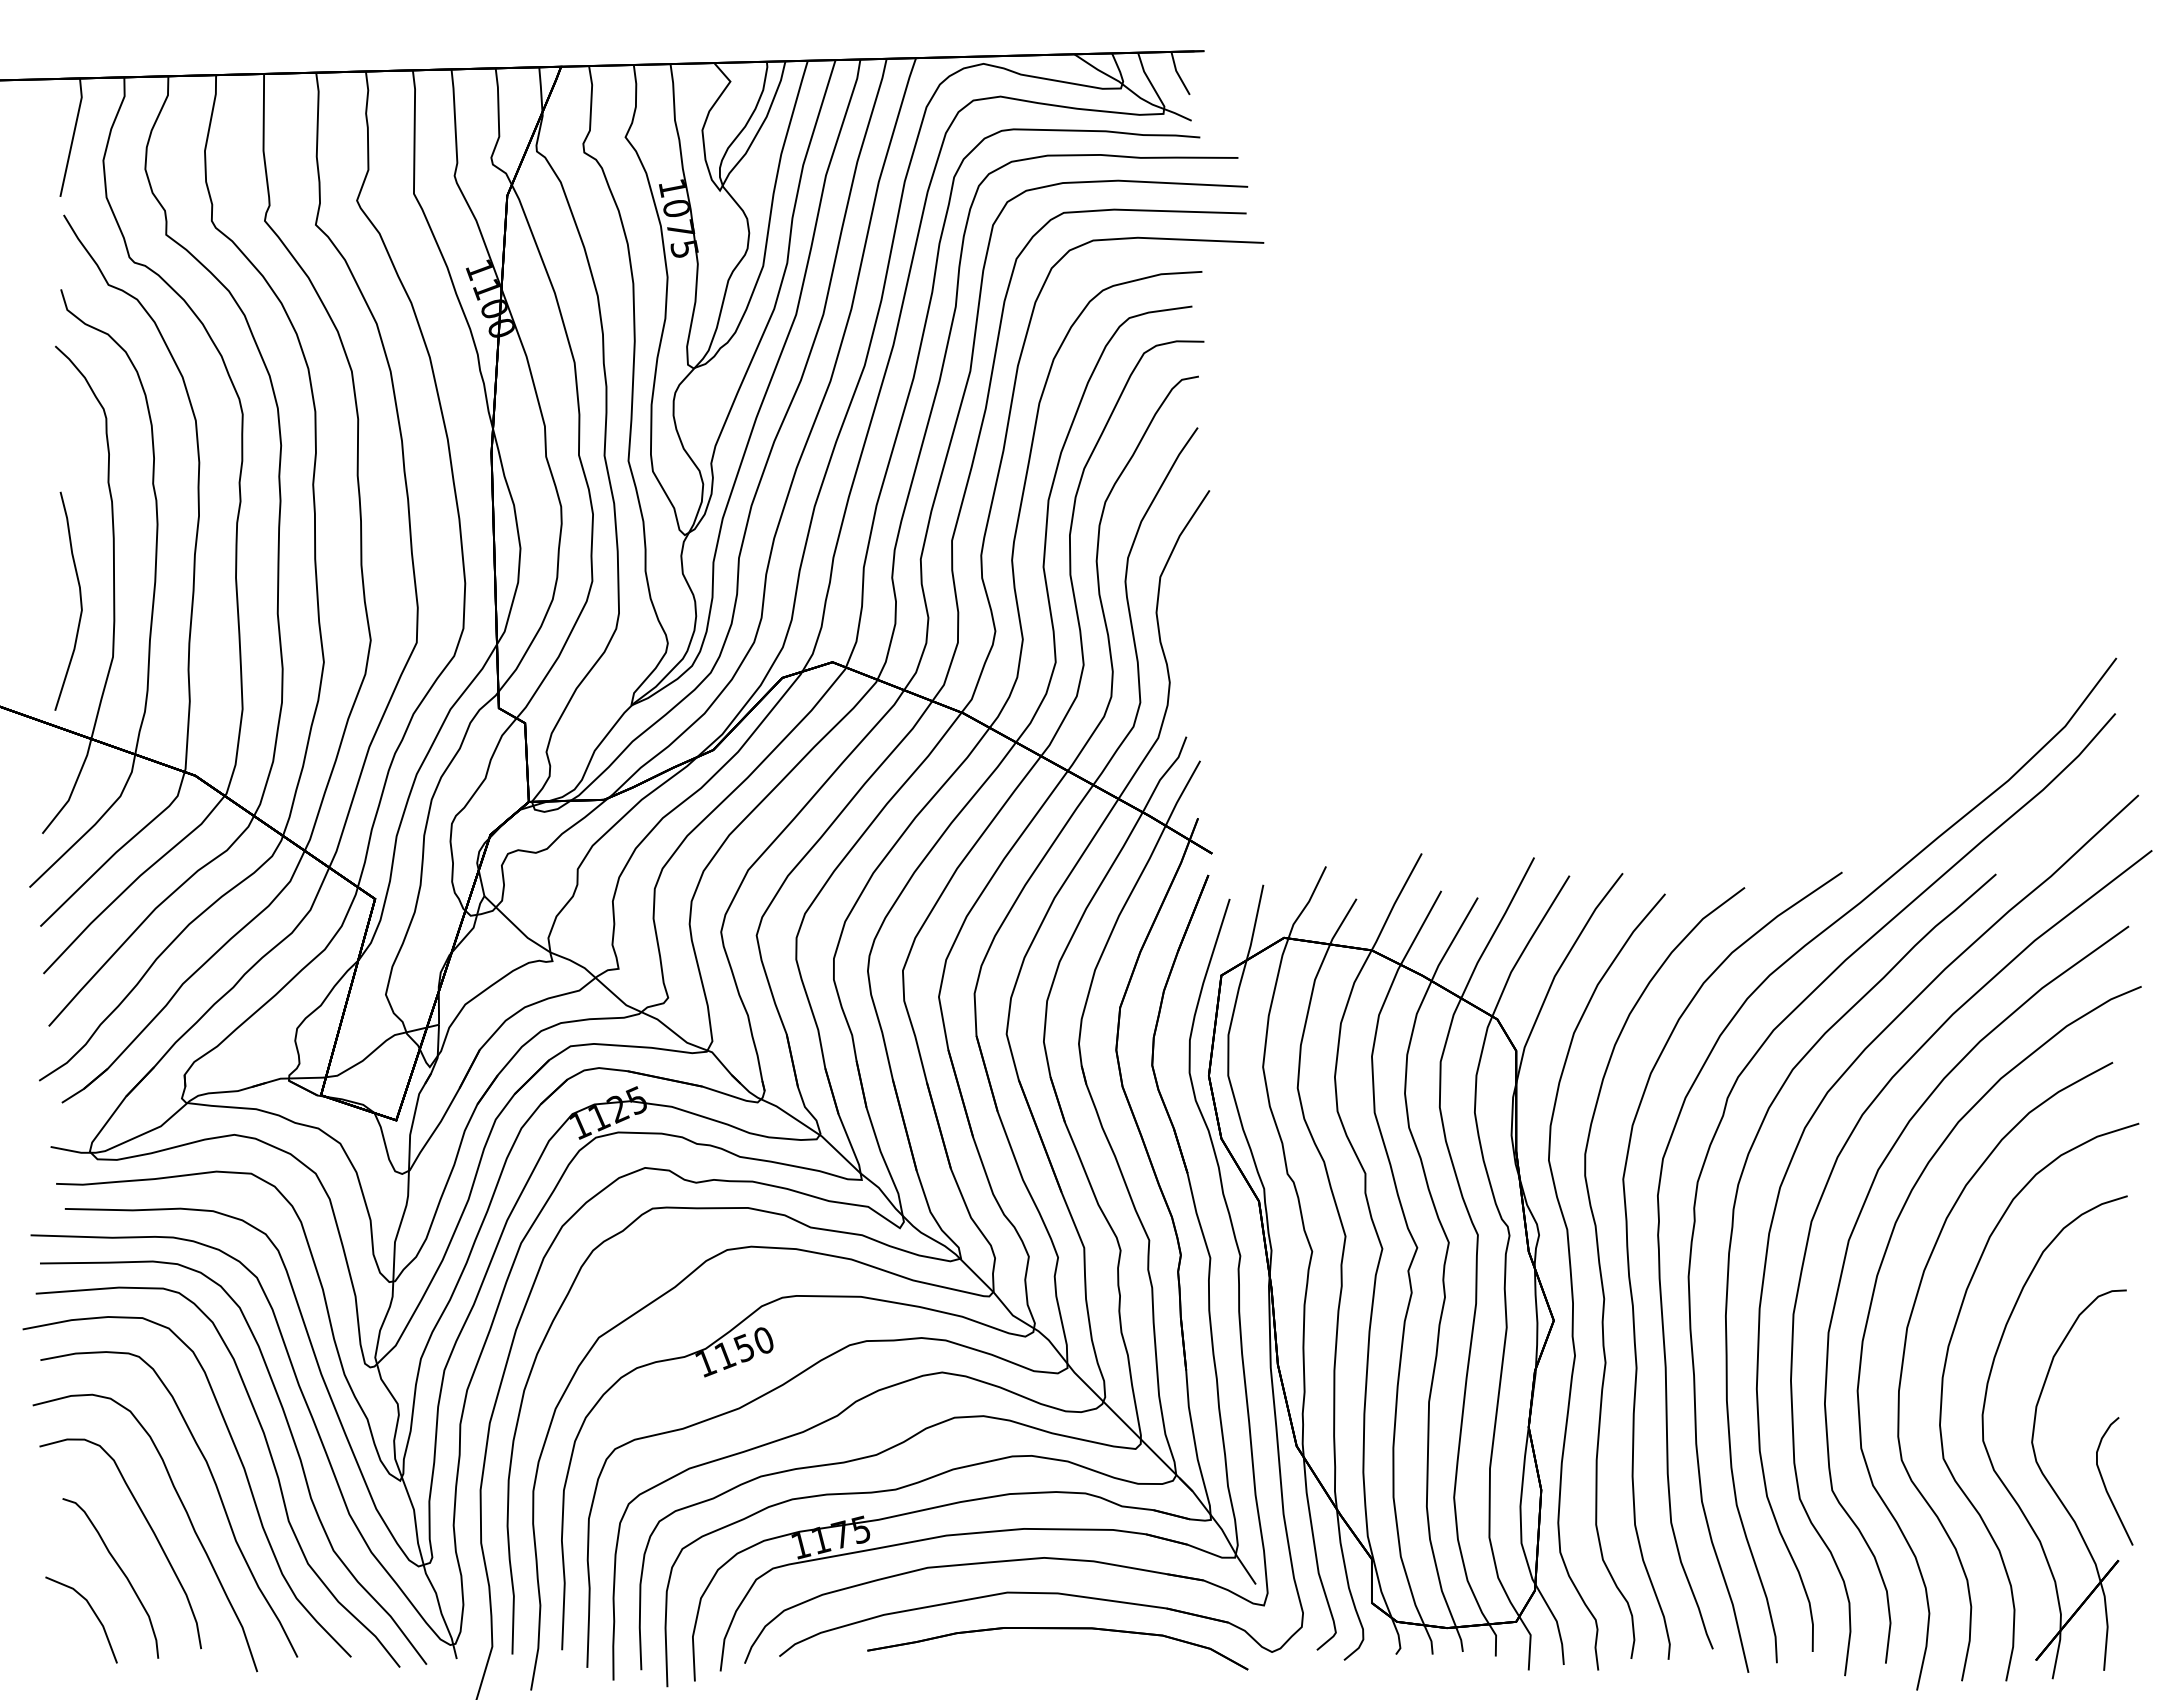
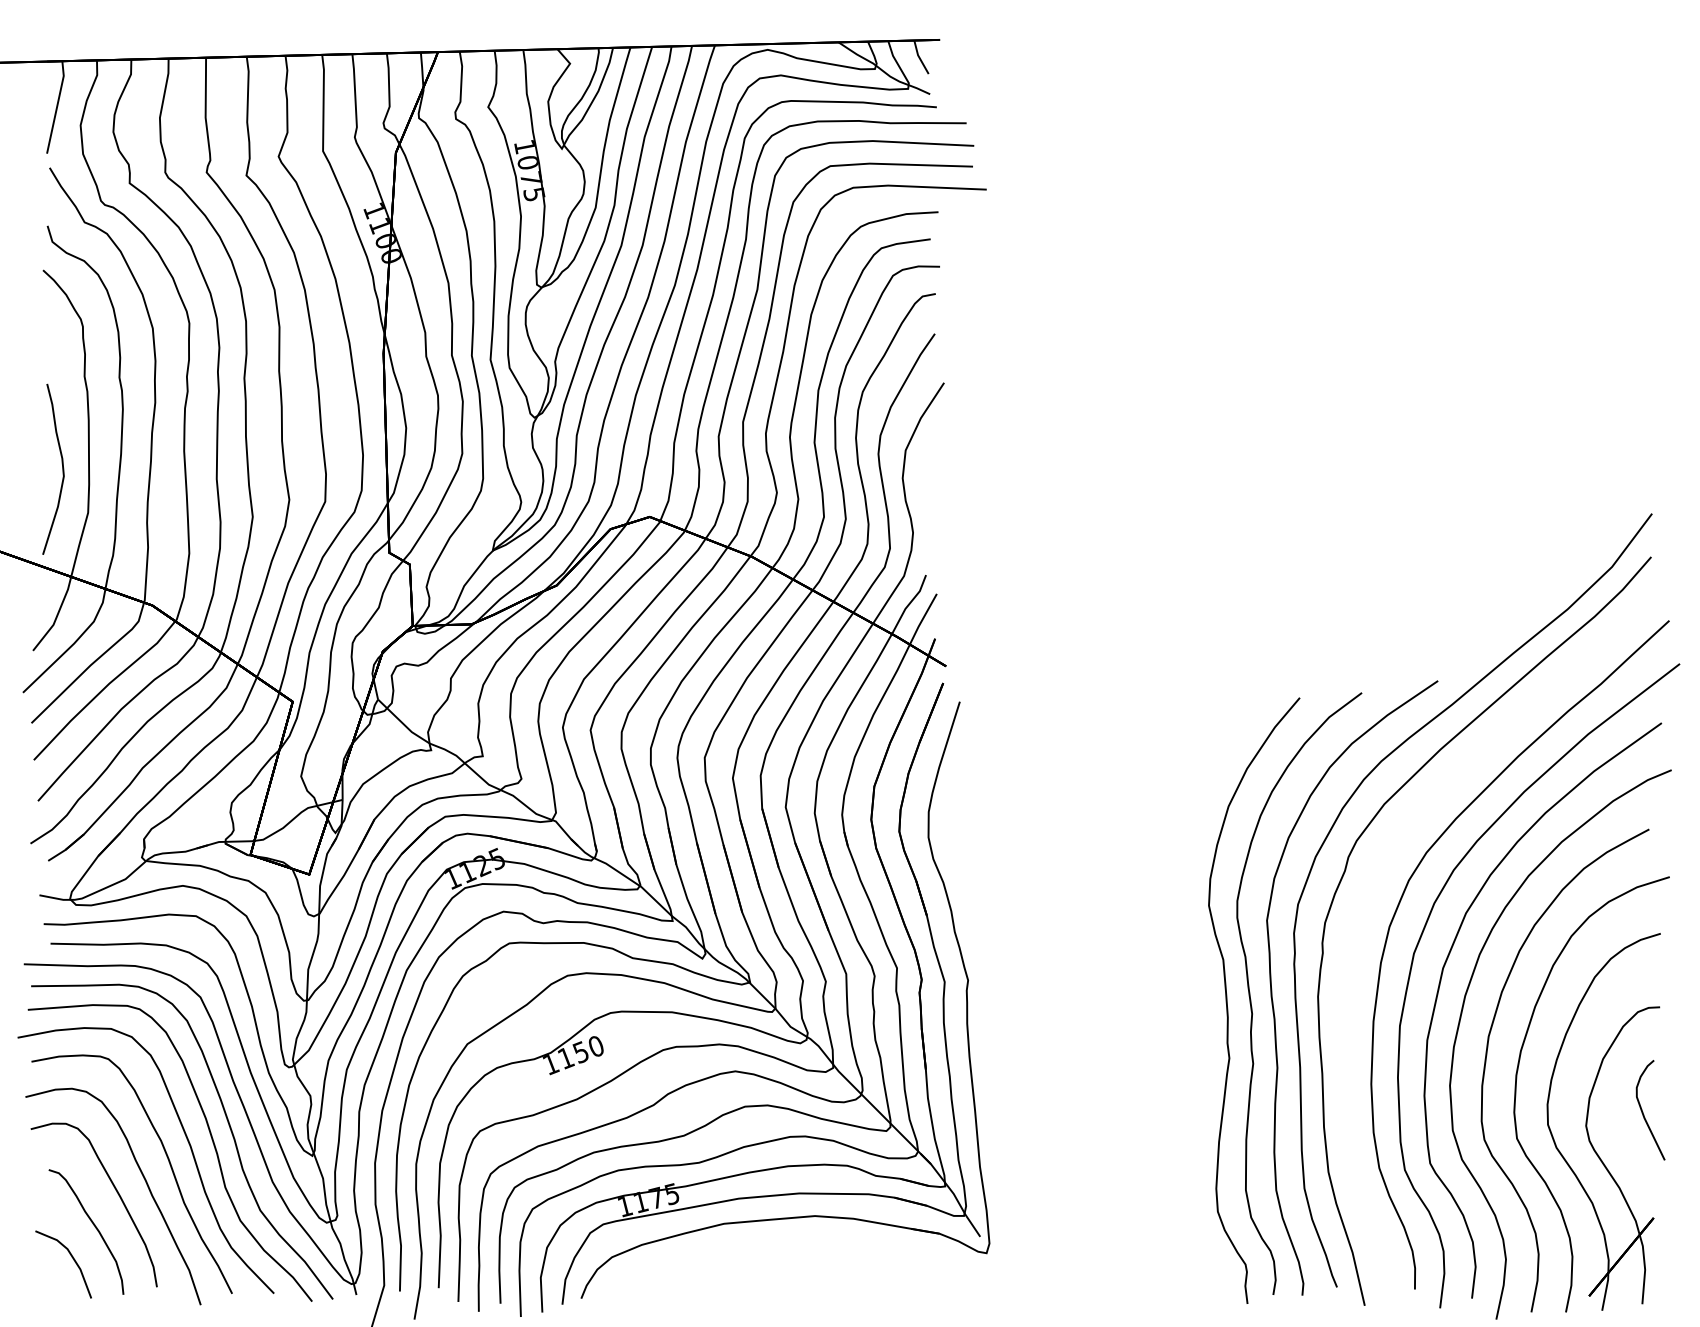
part: (1264, 1249) -> (986, 975), removed
part: (1730, 1252) -> (1350, 977), removed
part: (2105, 1484) -> (1643, 1112), moved

